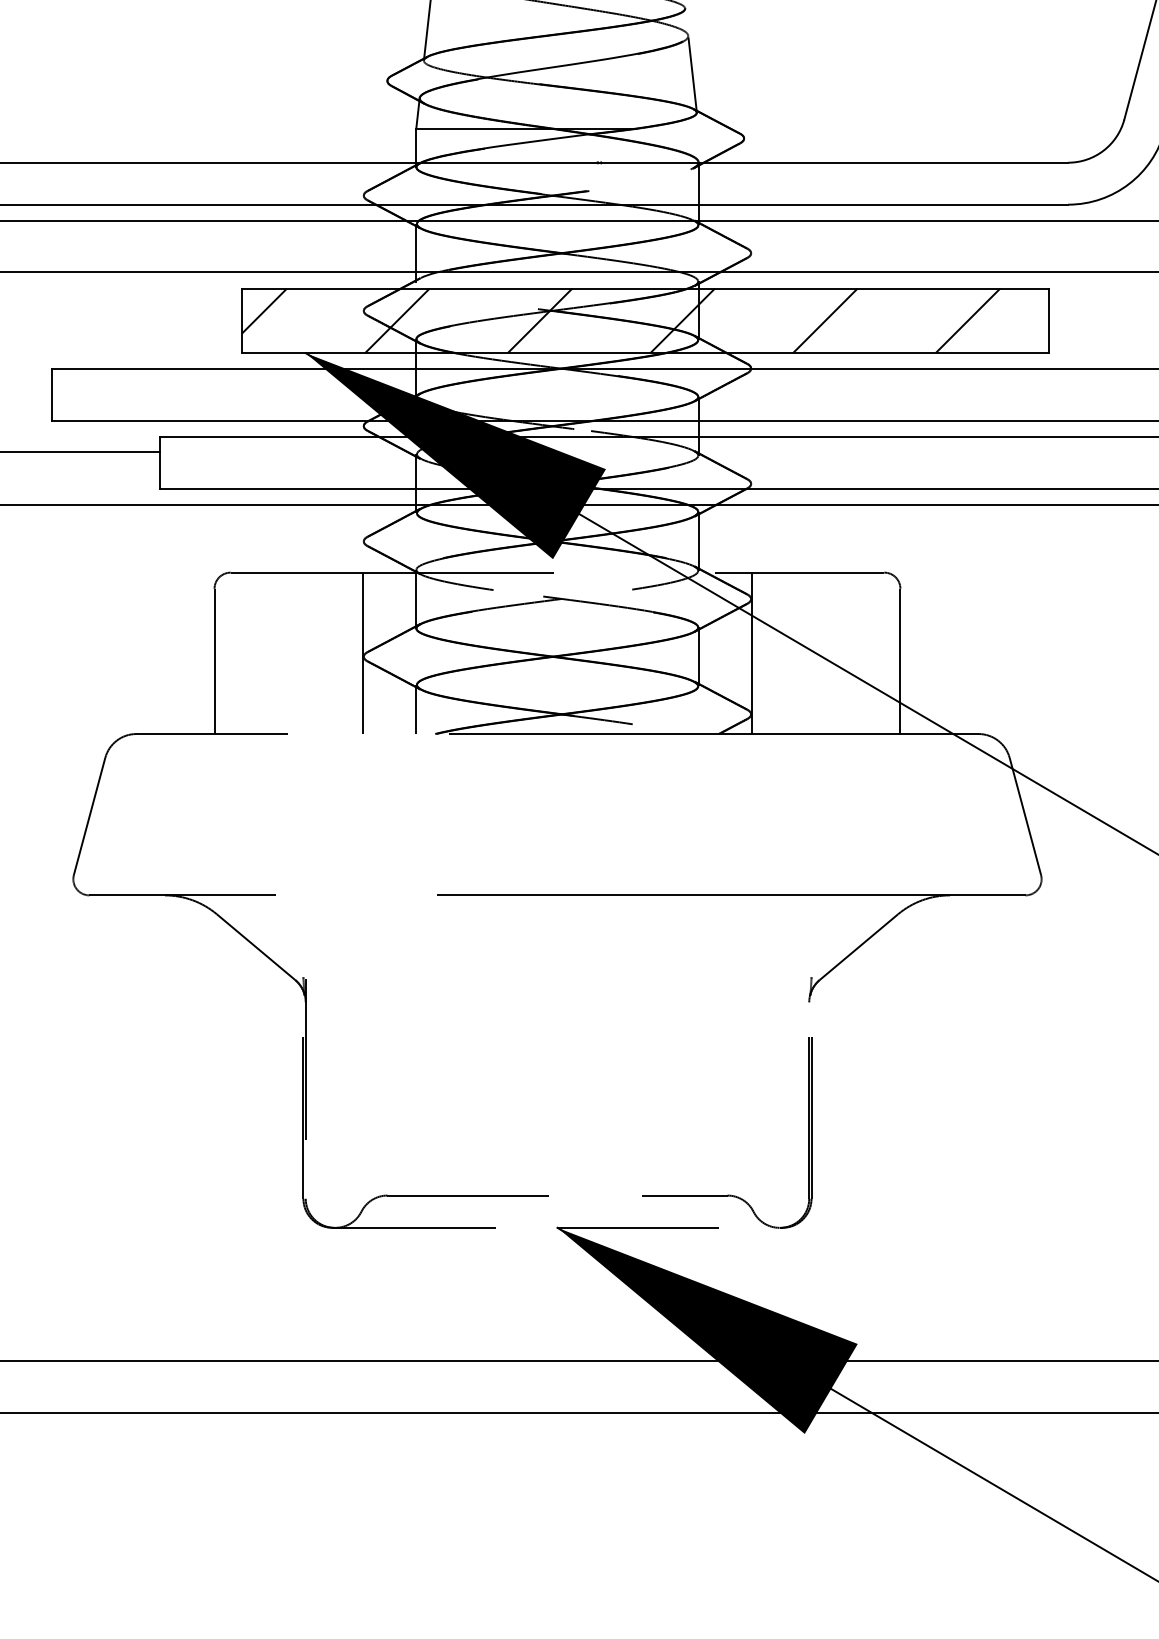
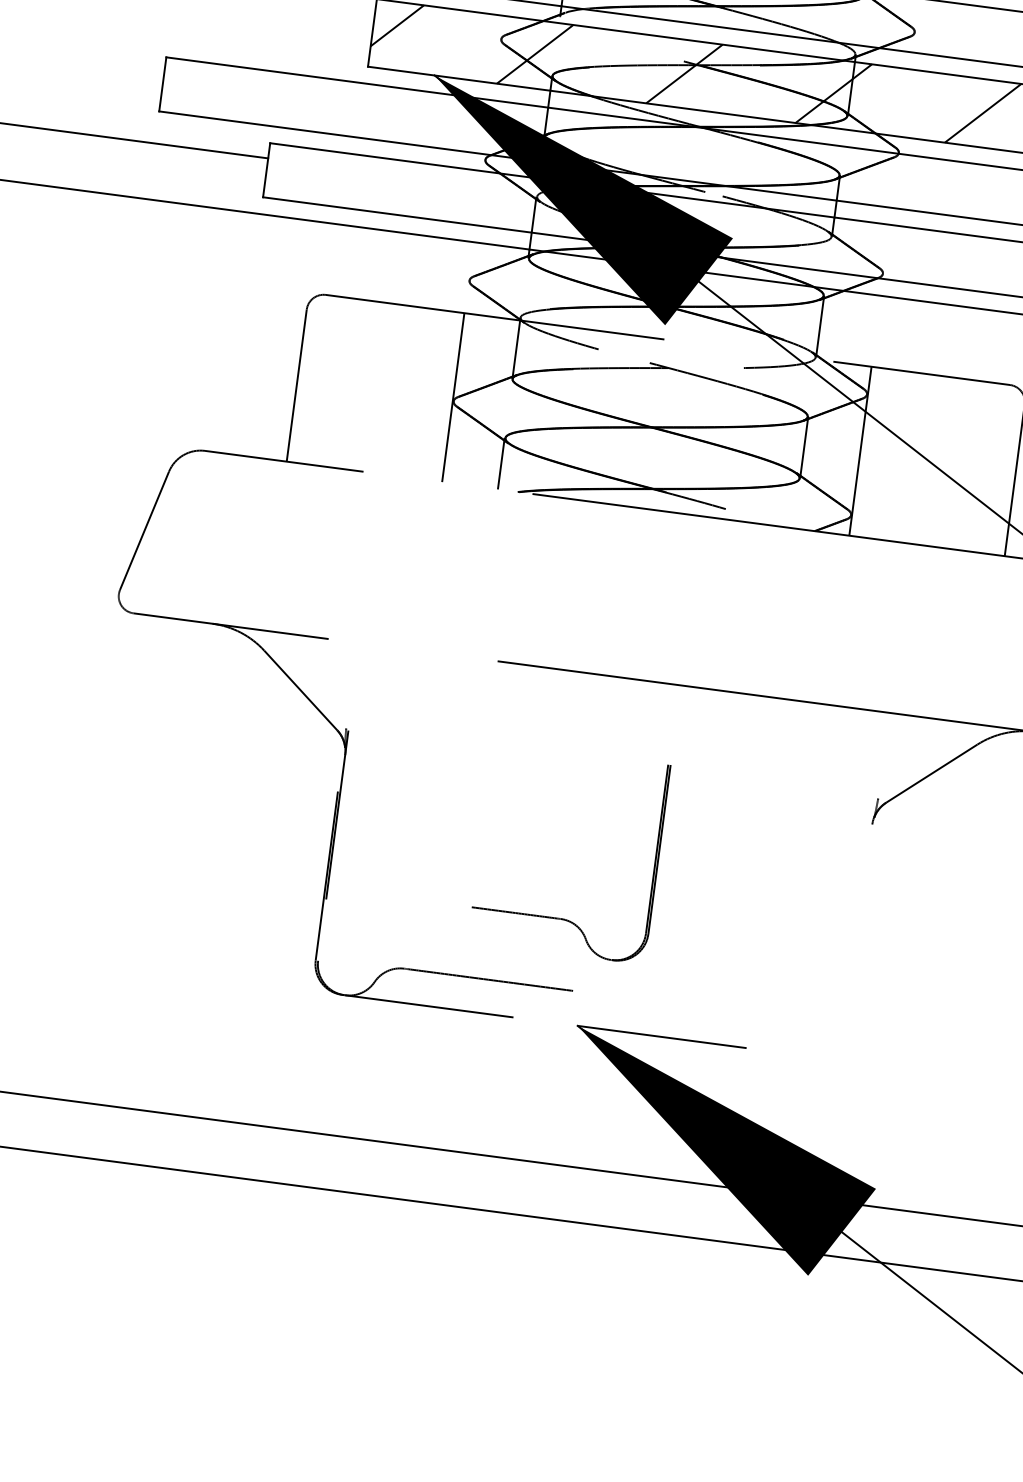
part: (727, 1194) -> (561, 917), moved

